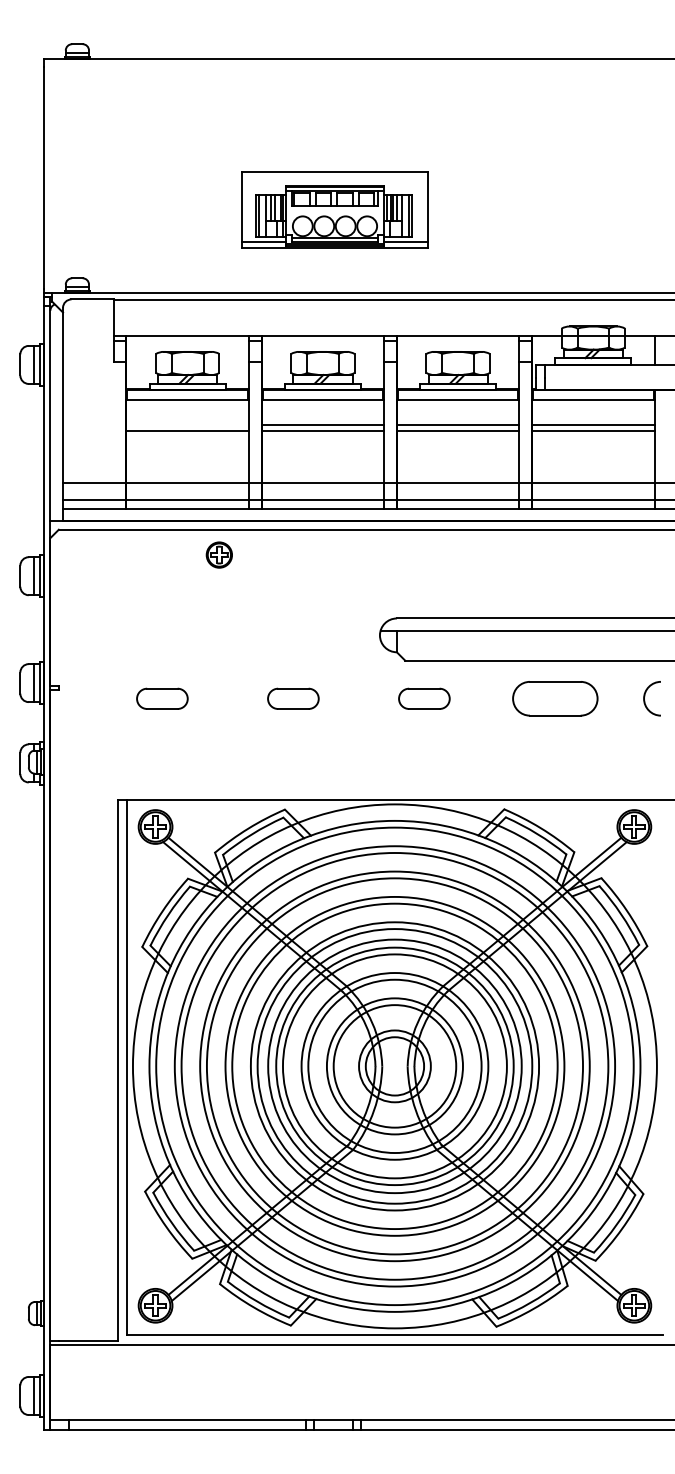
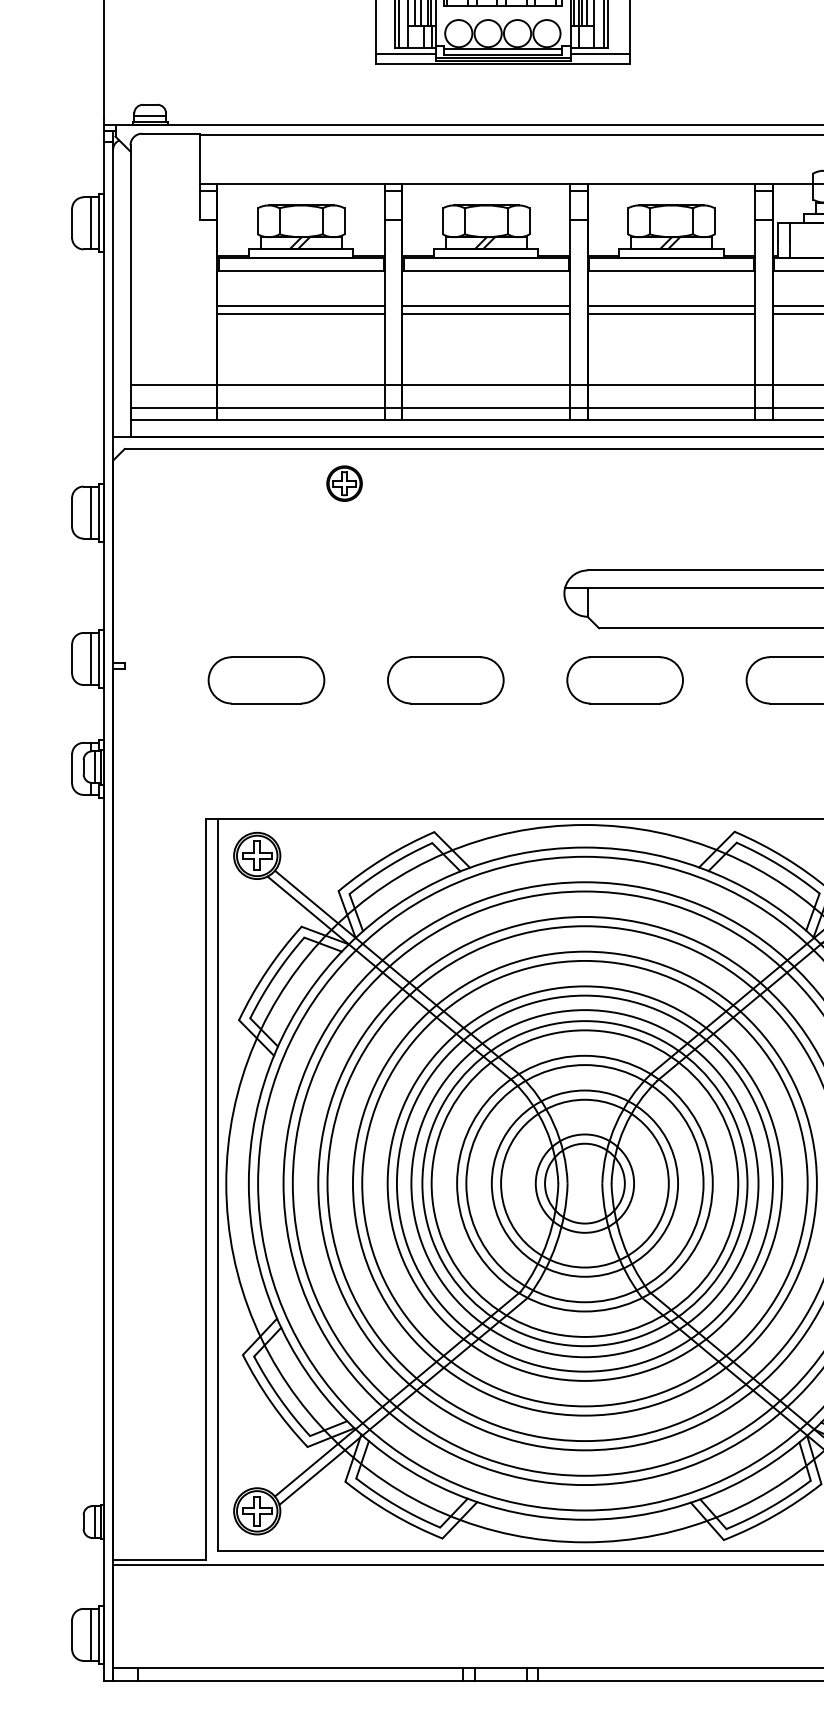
line: (187, 424) -> (300, 304), added
part: (162, 698) -> (266, 680), size x1.67
part: (293, 698) -> (446, 680), size x1.67
part: (424, 698) -> (625, 680), size x1.67

